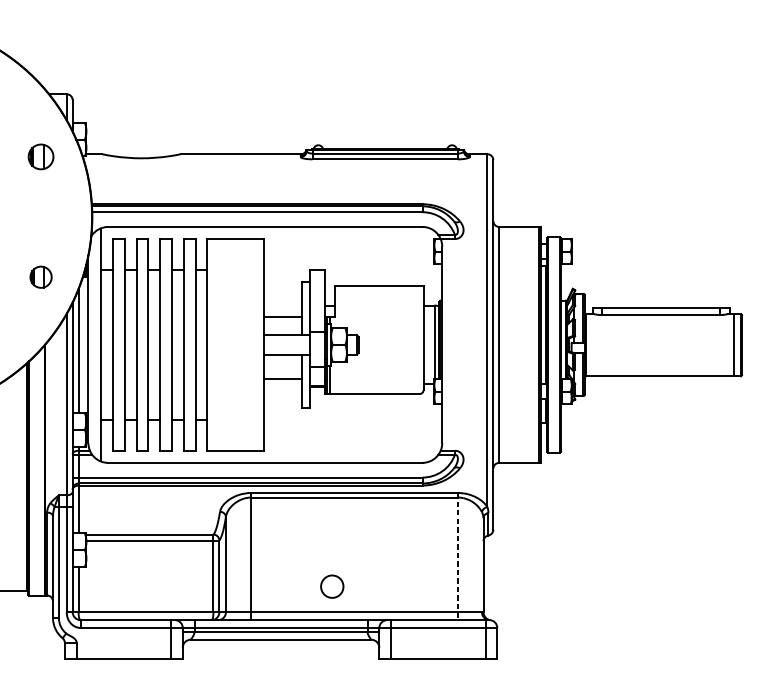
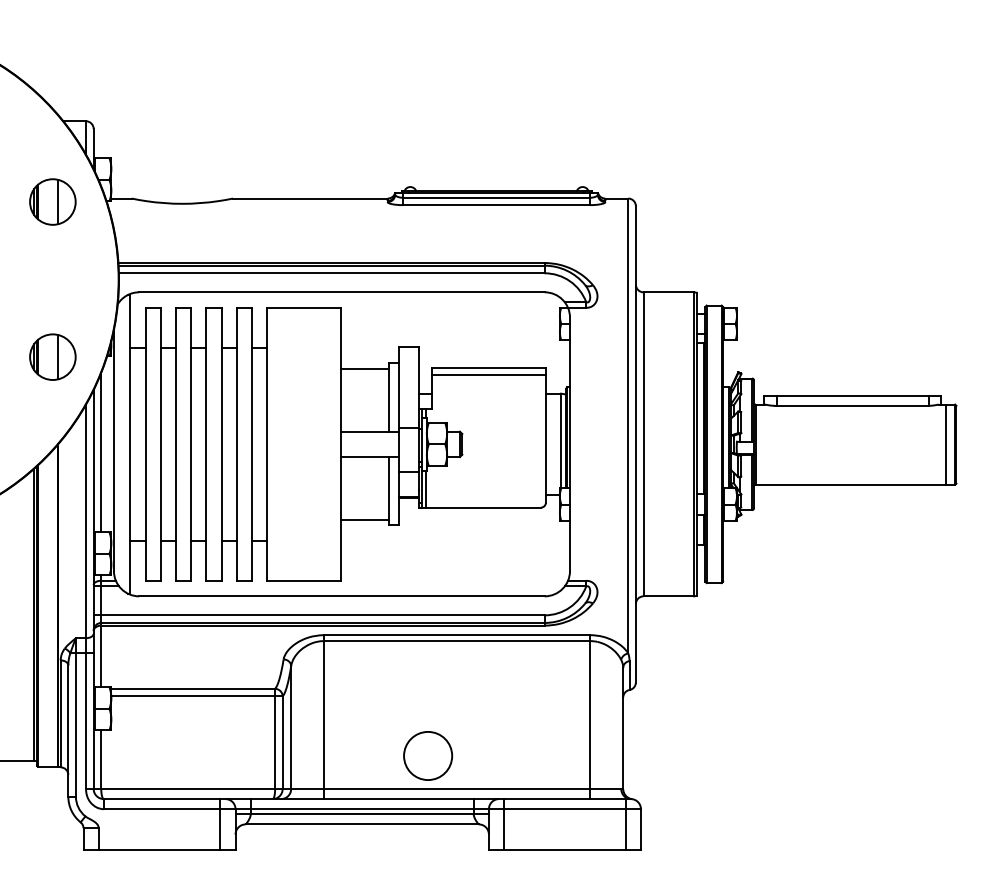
part: (40, 156) -> (52, 201), size x1.43
part: (40, 276) -> (52, 356), size x1.67
line: (379, 290) -> (488, 374), added
line: (282, 317) -> (364, 368), moved
line: (282, 378) -> (364, 519), moved
line: (458, 556) -> (590, 717), dashed -> solid
circle: (332, 586) -> (428, 755), size x1.67

